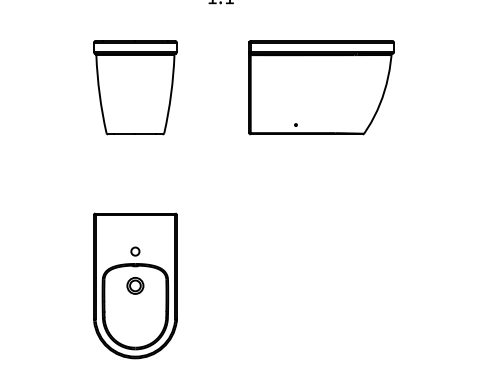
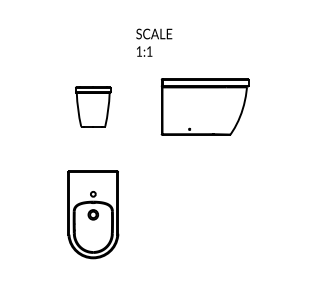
part: (134, 86) -> (92, 106), size x0.7
part: (135, 285) -> (93, 214), moved

